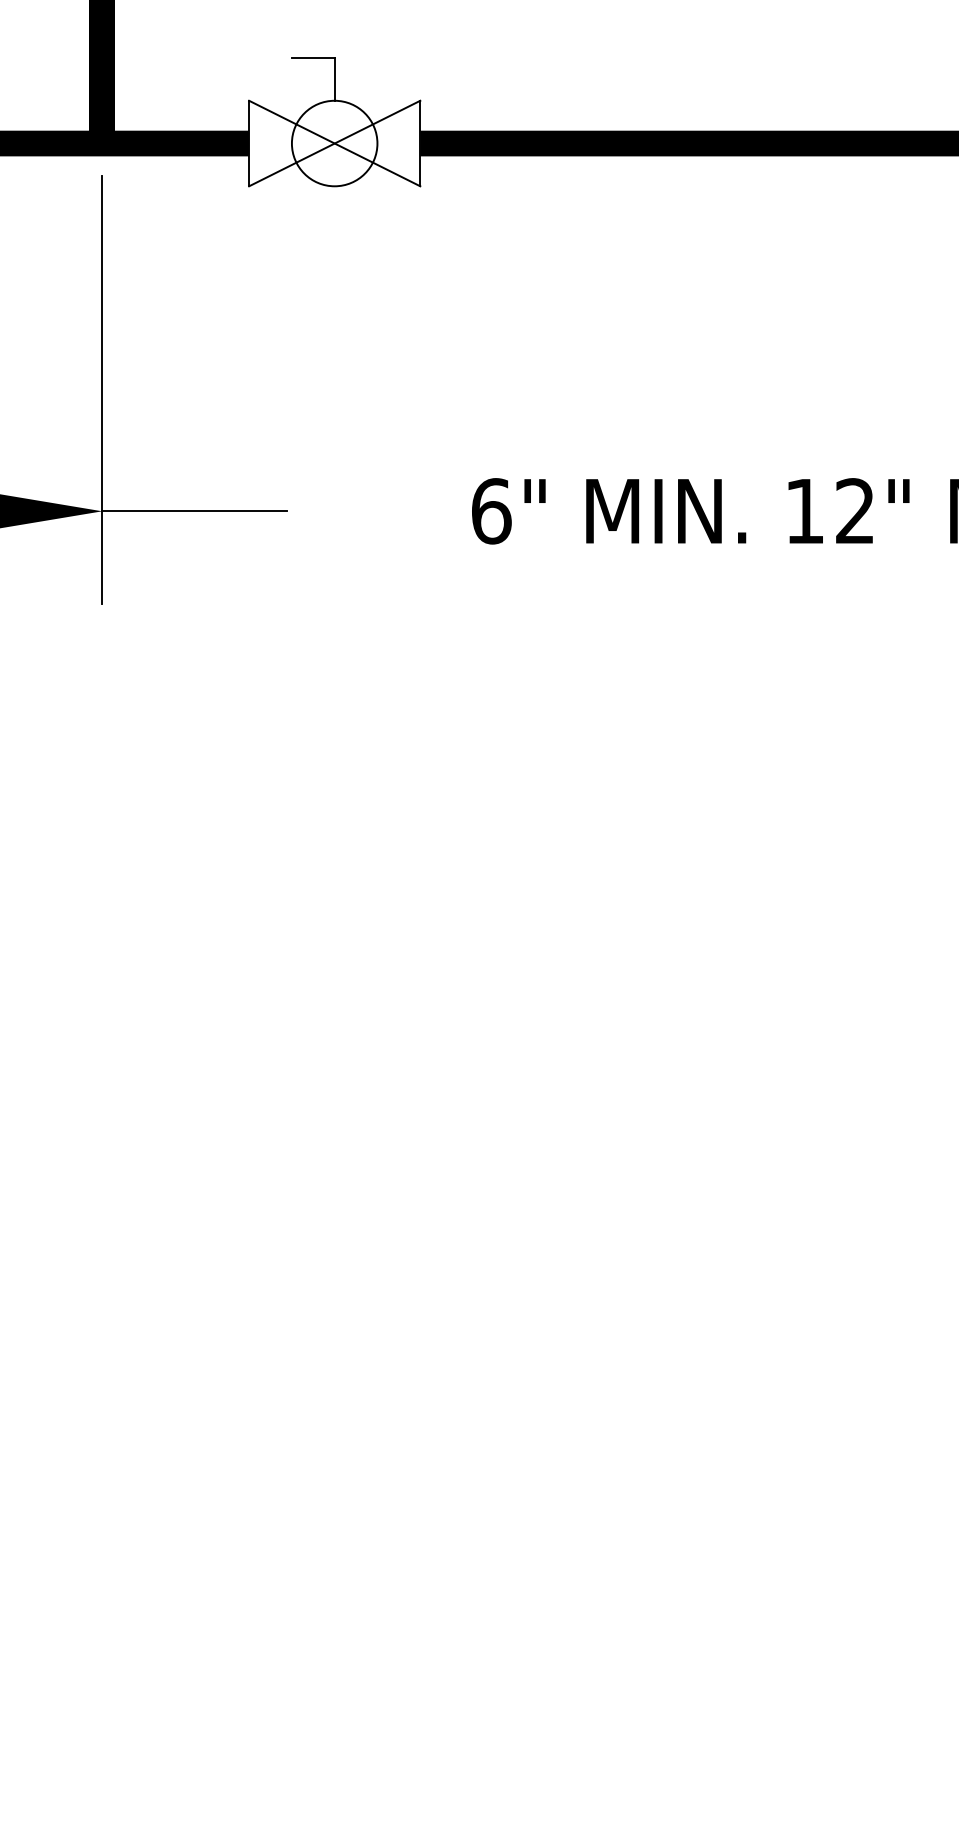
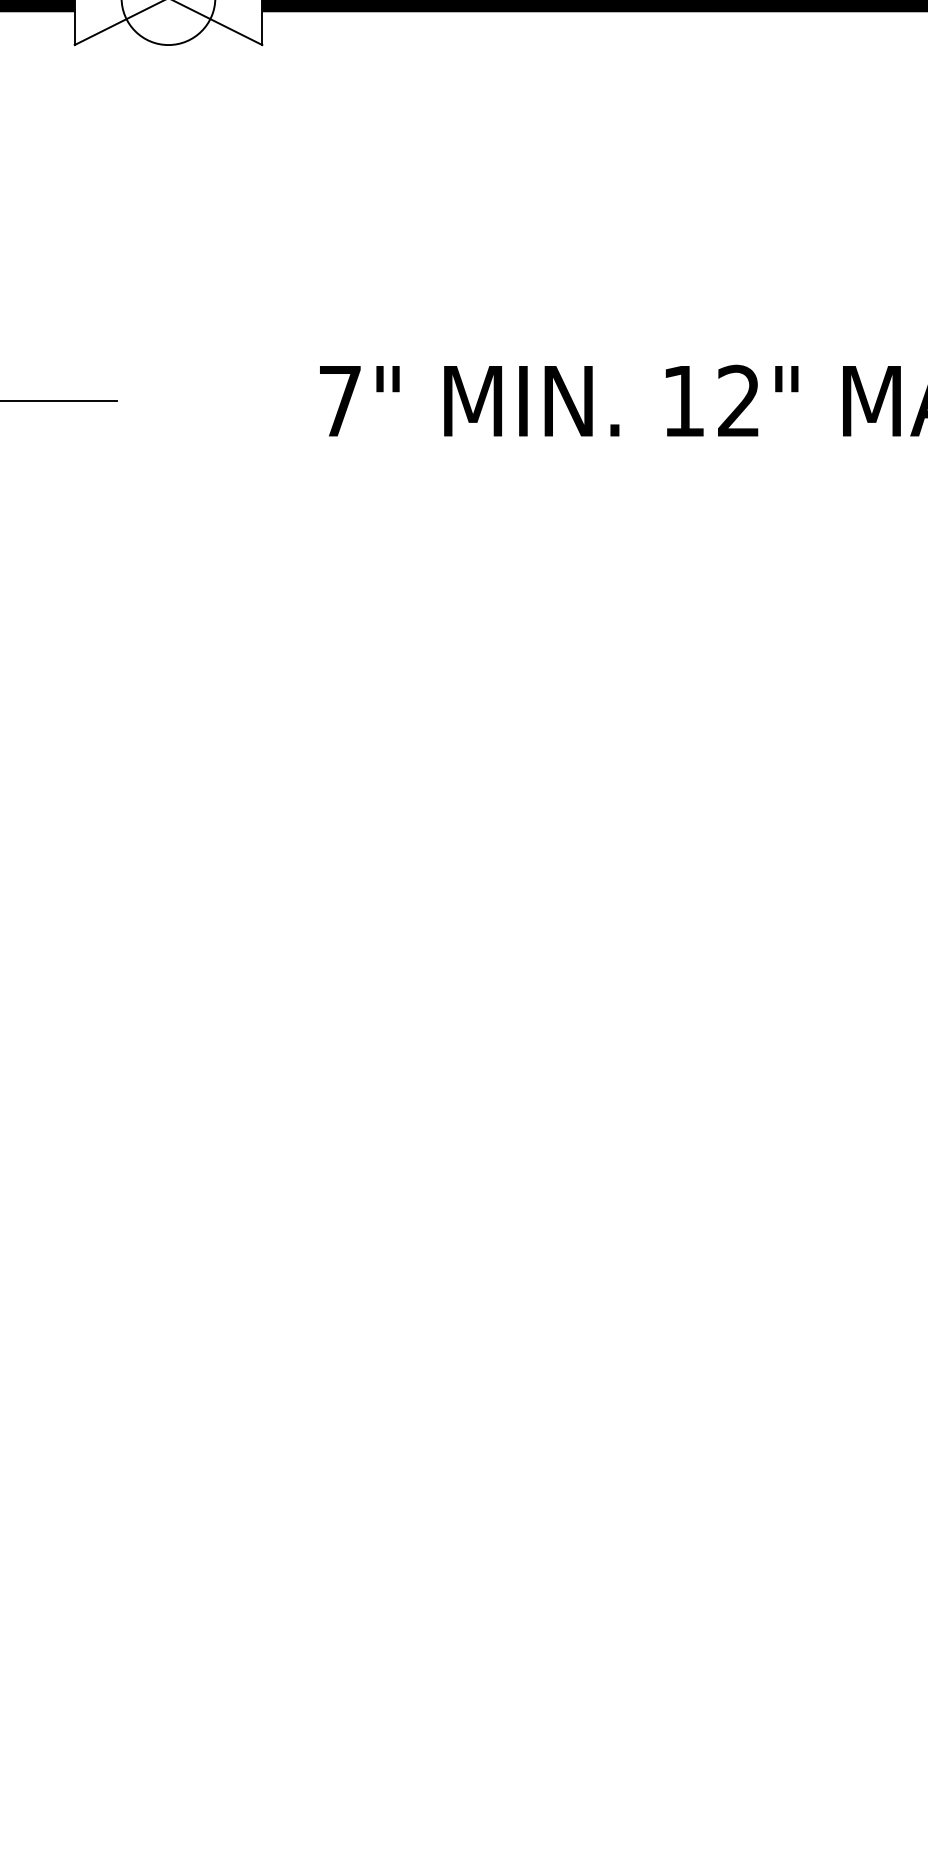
text: (491, 511) -> (340, 401), 6" -> 7"

